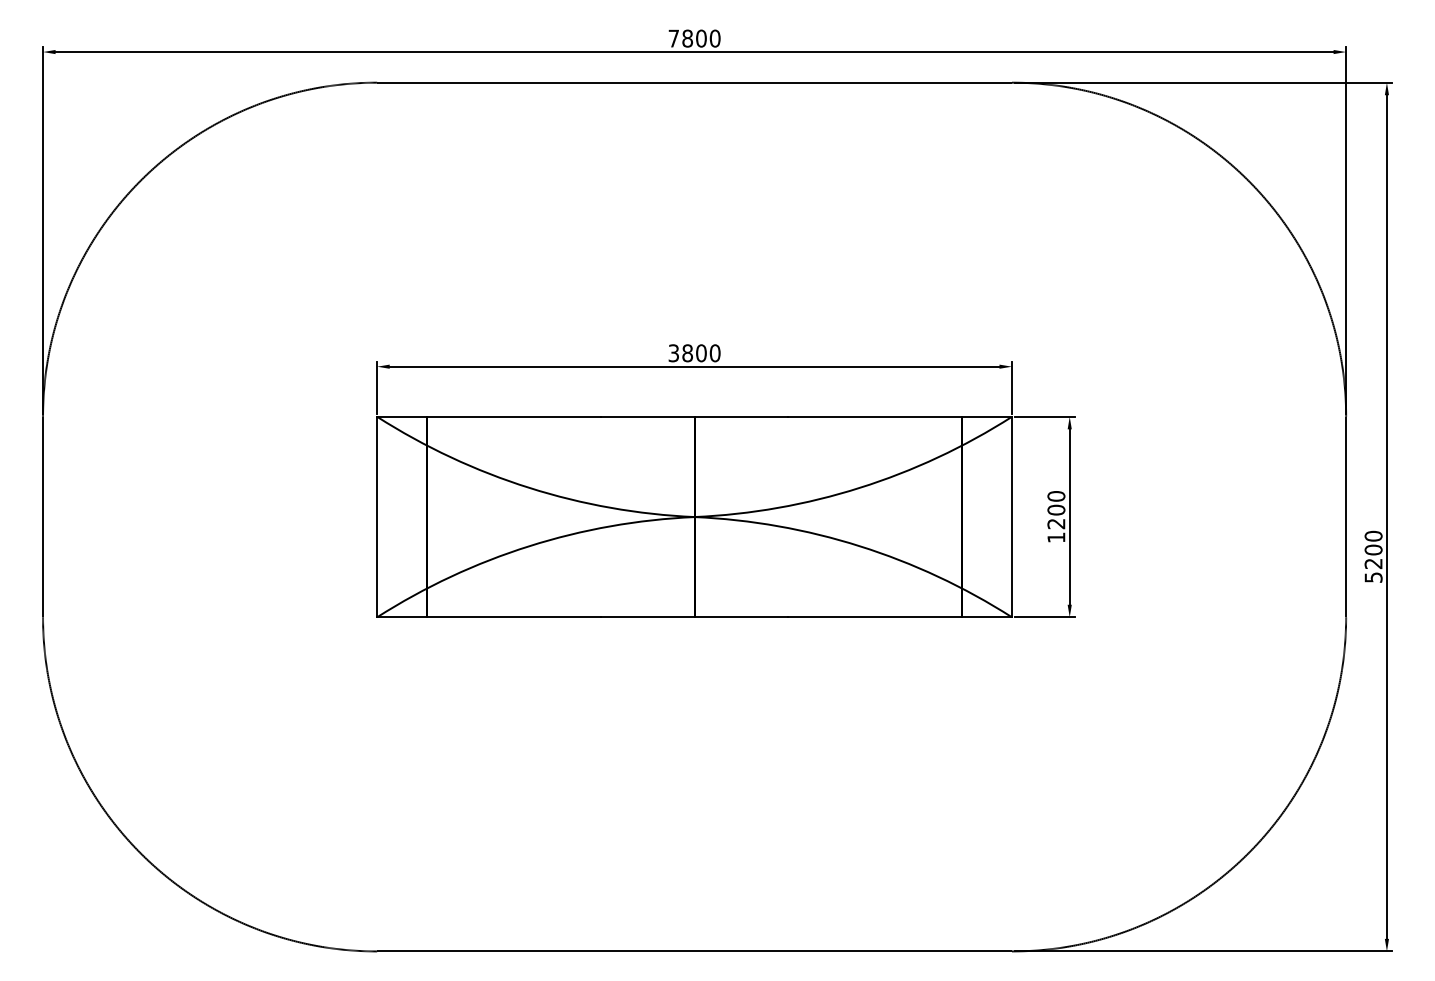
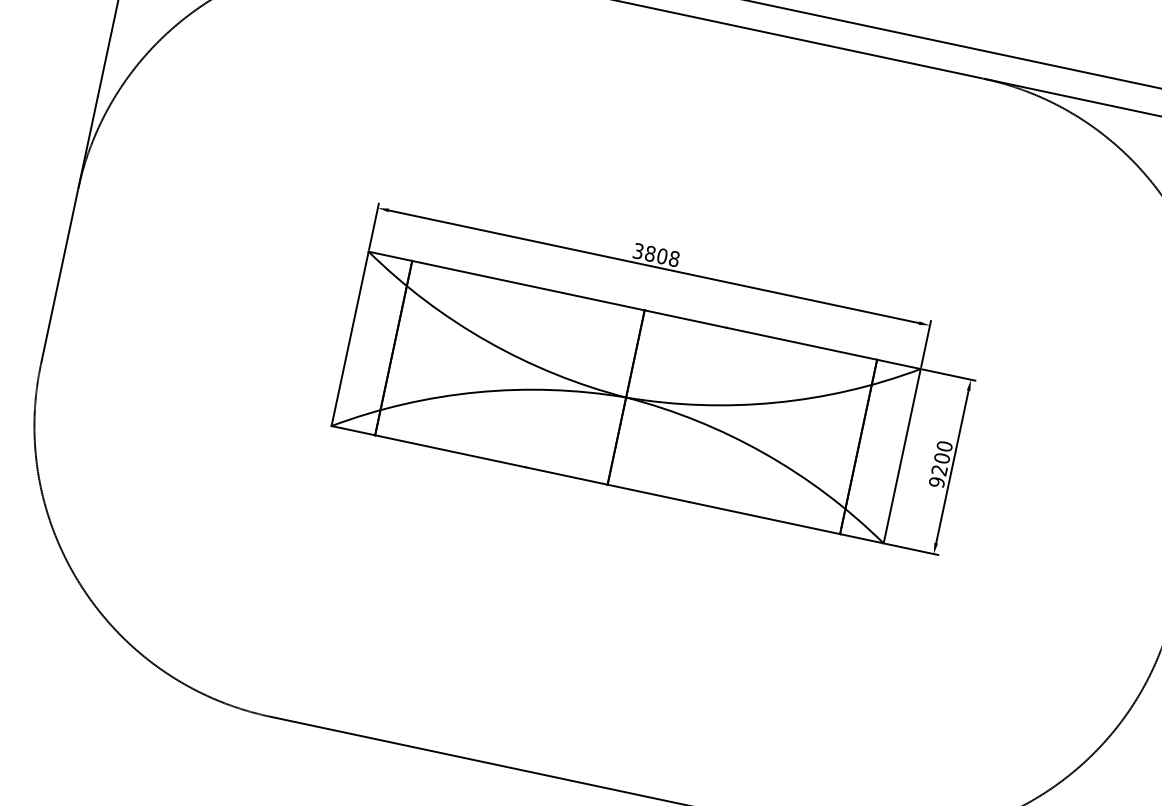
text: (714, 352) -> (673, 258), 3800 -> 3808
text: (1056, 537) -> (937, 482), 1200 -> 9200

